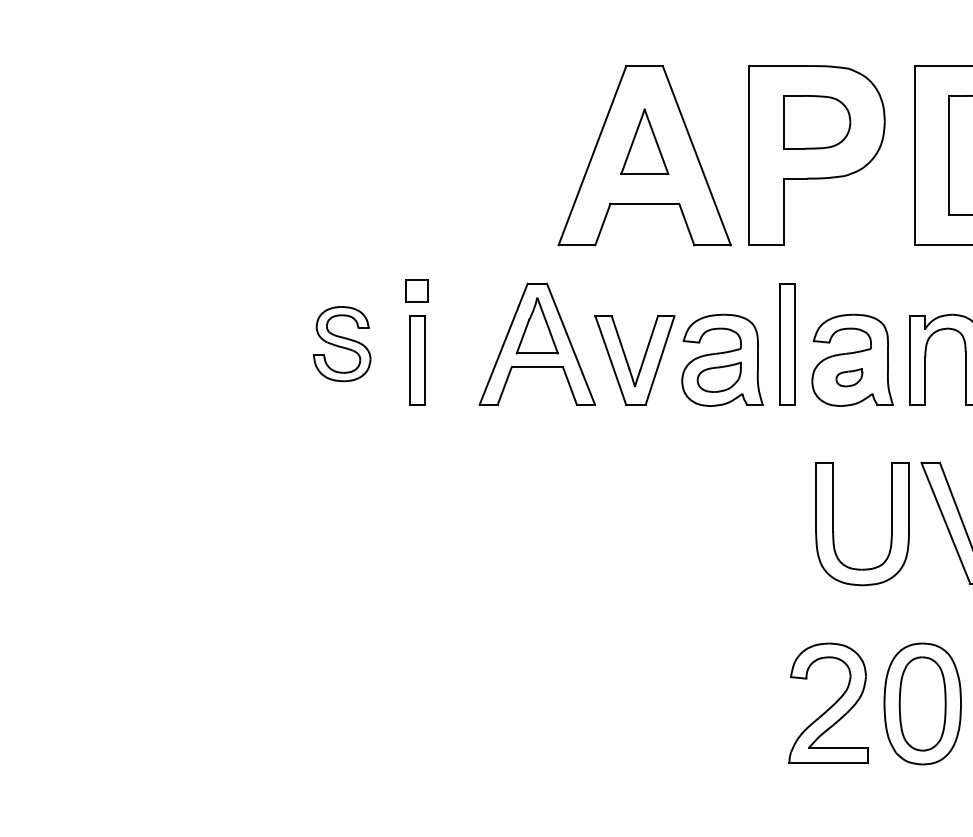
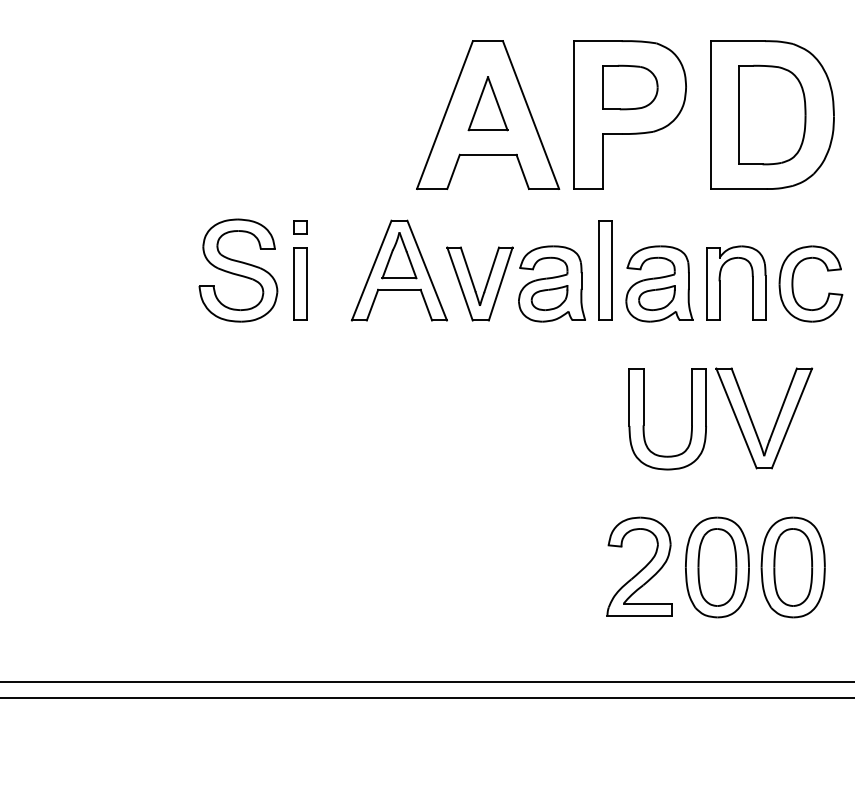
part: (417, 291) -> (300, 227), size x0.71
part: (342, 344) -> (238, 270), size x1.67
part: (848, 377) -> (656, 298), size x1.67

